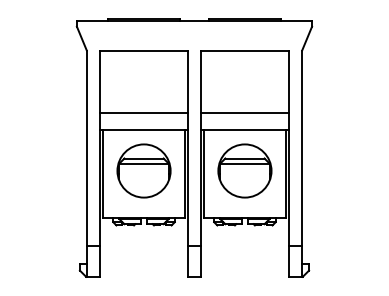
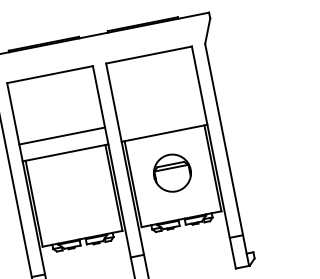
line: (244, 113) -> (160, 116), removed
part: (143, 170) -> (72, 192), removed
part: (244, 170) -> (171, 172), size x0.7

